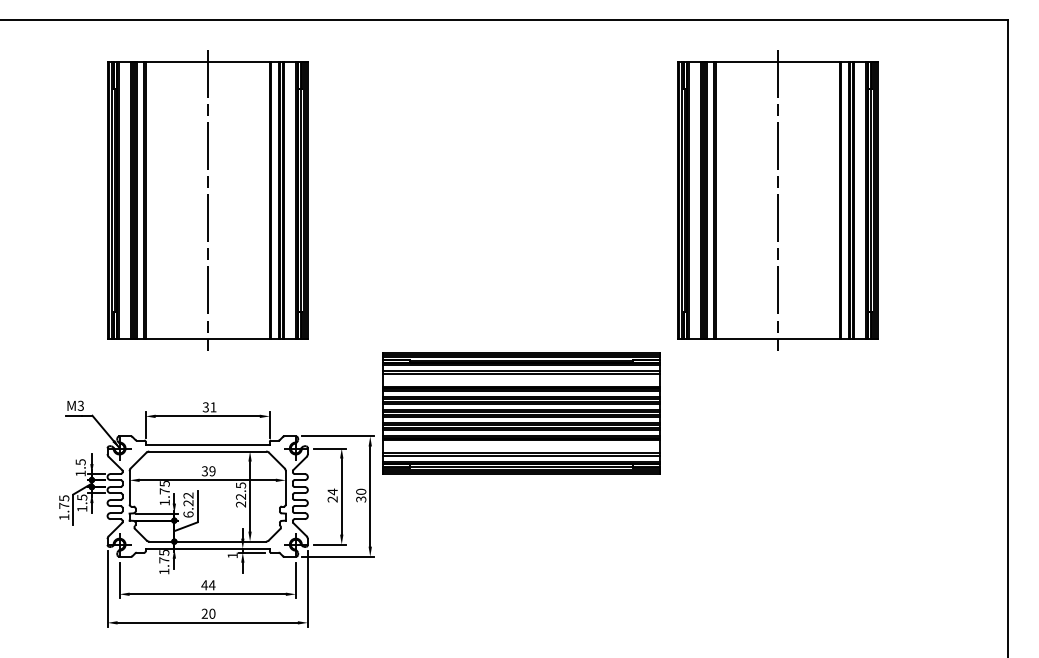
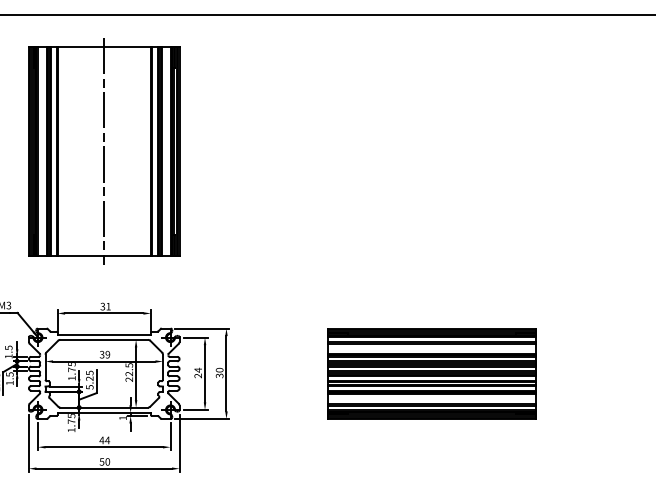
part: (777, 200) -> (532, 151), removed
part: (521, 413) -> (431, 373), moved
text: (188, 504) -> (89, 379), 6.22 -> 5.25
text: (204, 613) -> (101, 461), 20 -> 50

